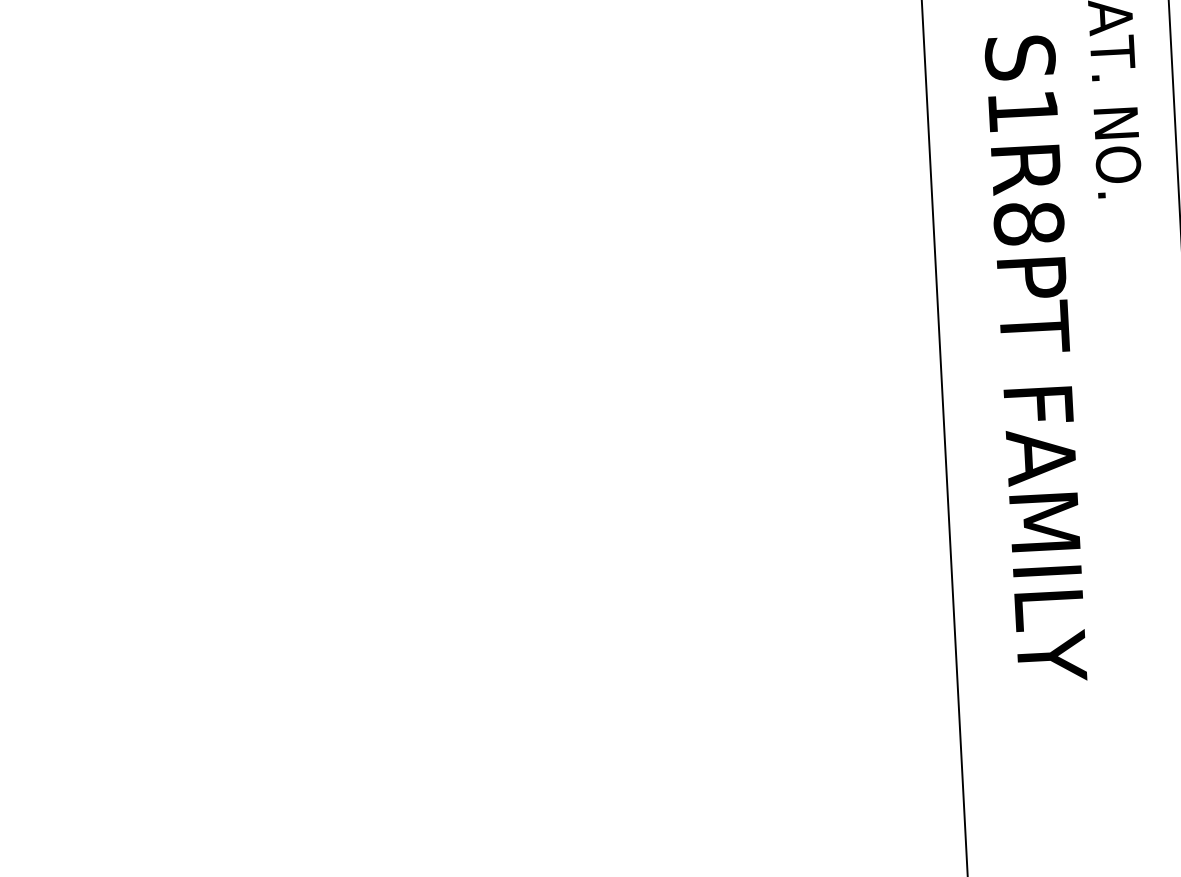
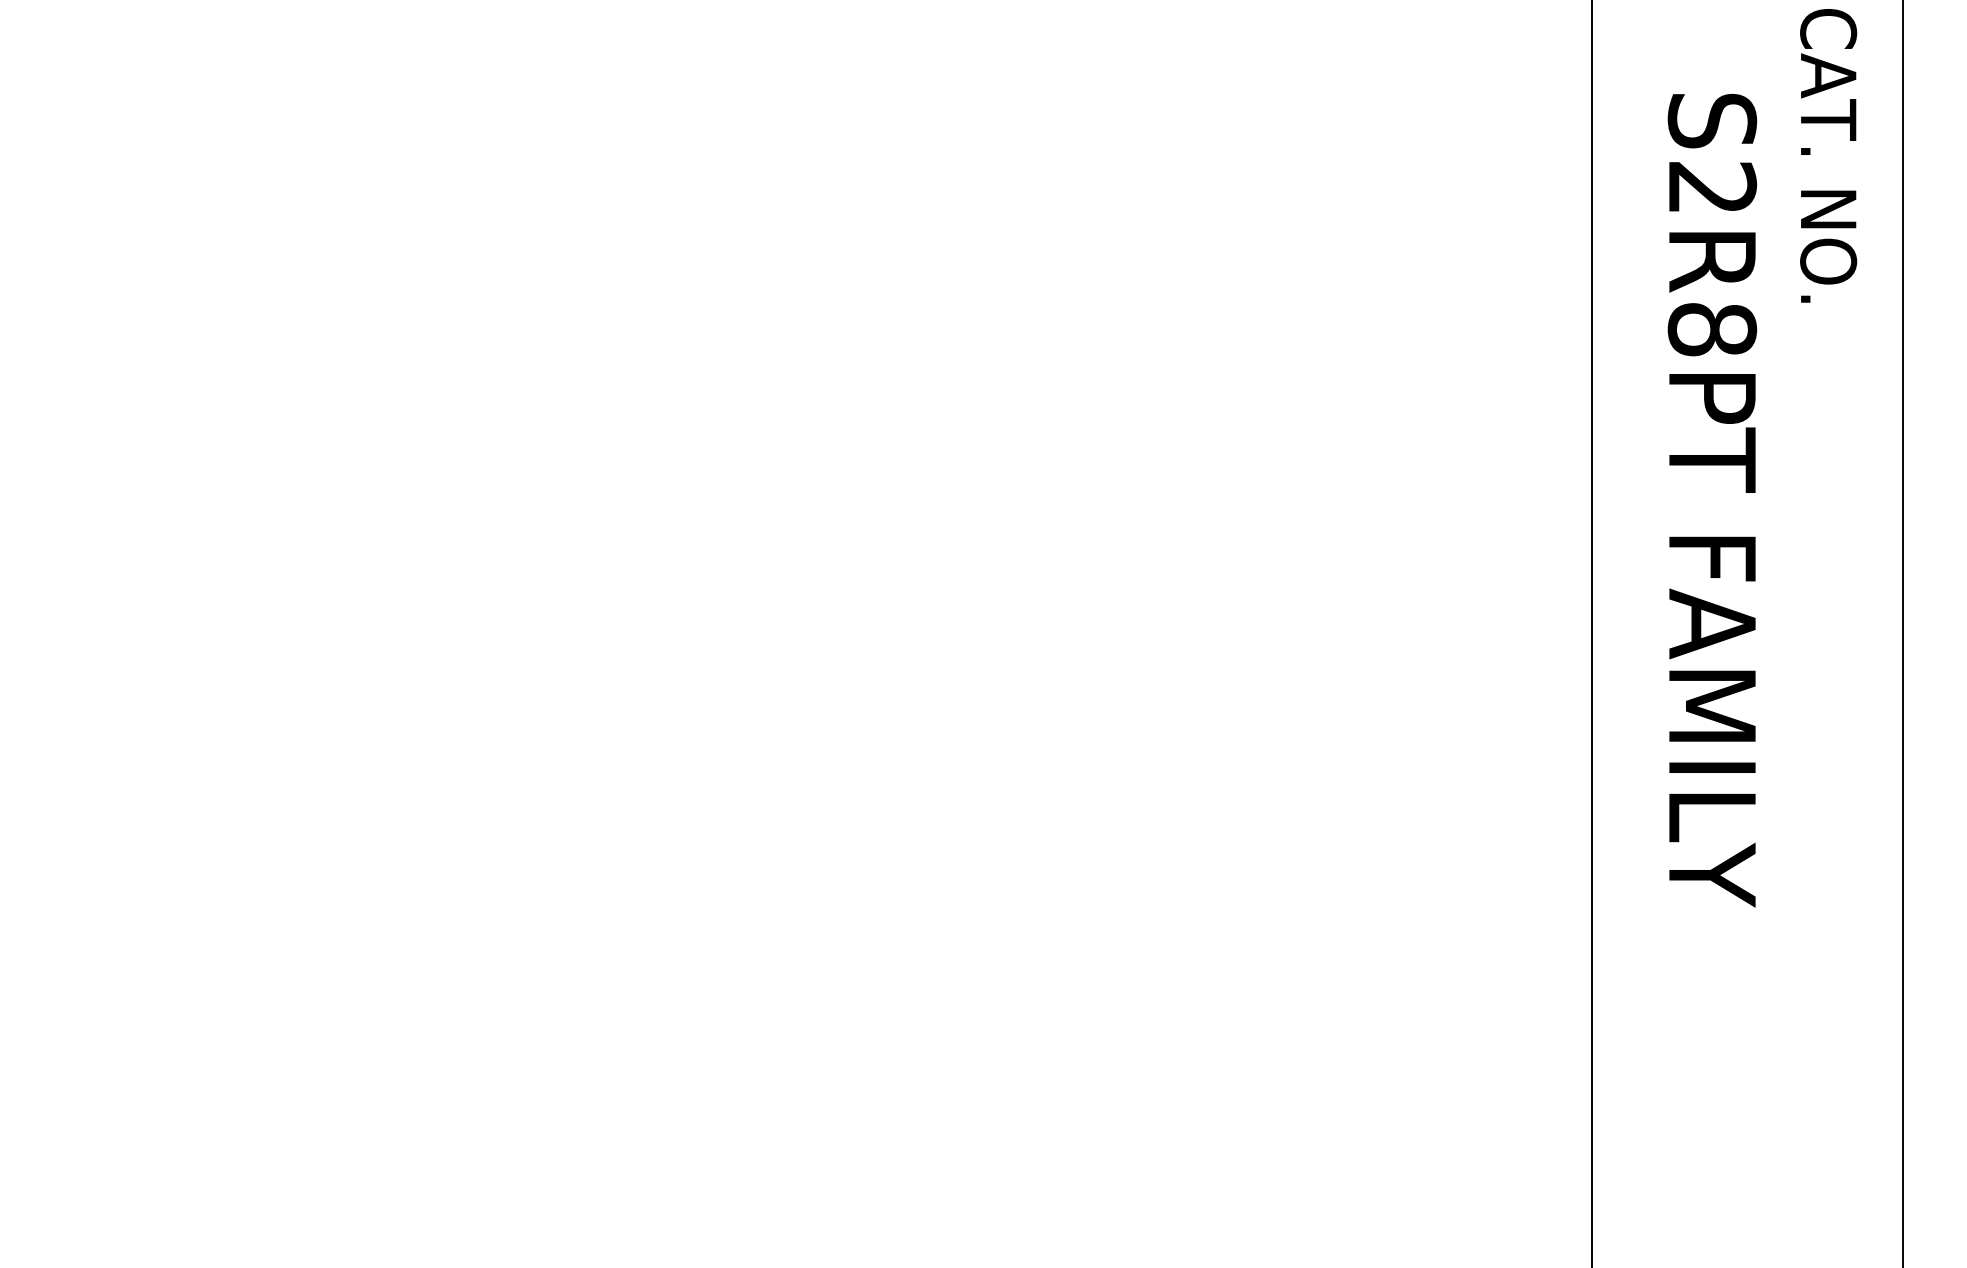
text: (1024, 110) -> (1713, 187), S1R8PT -> S2R8PT

